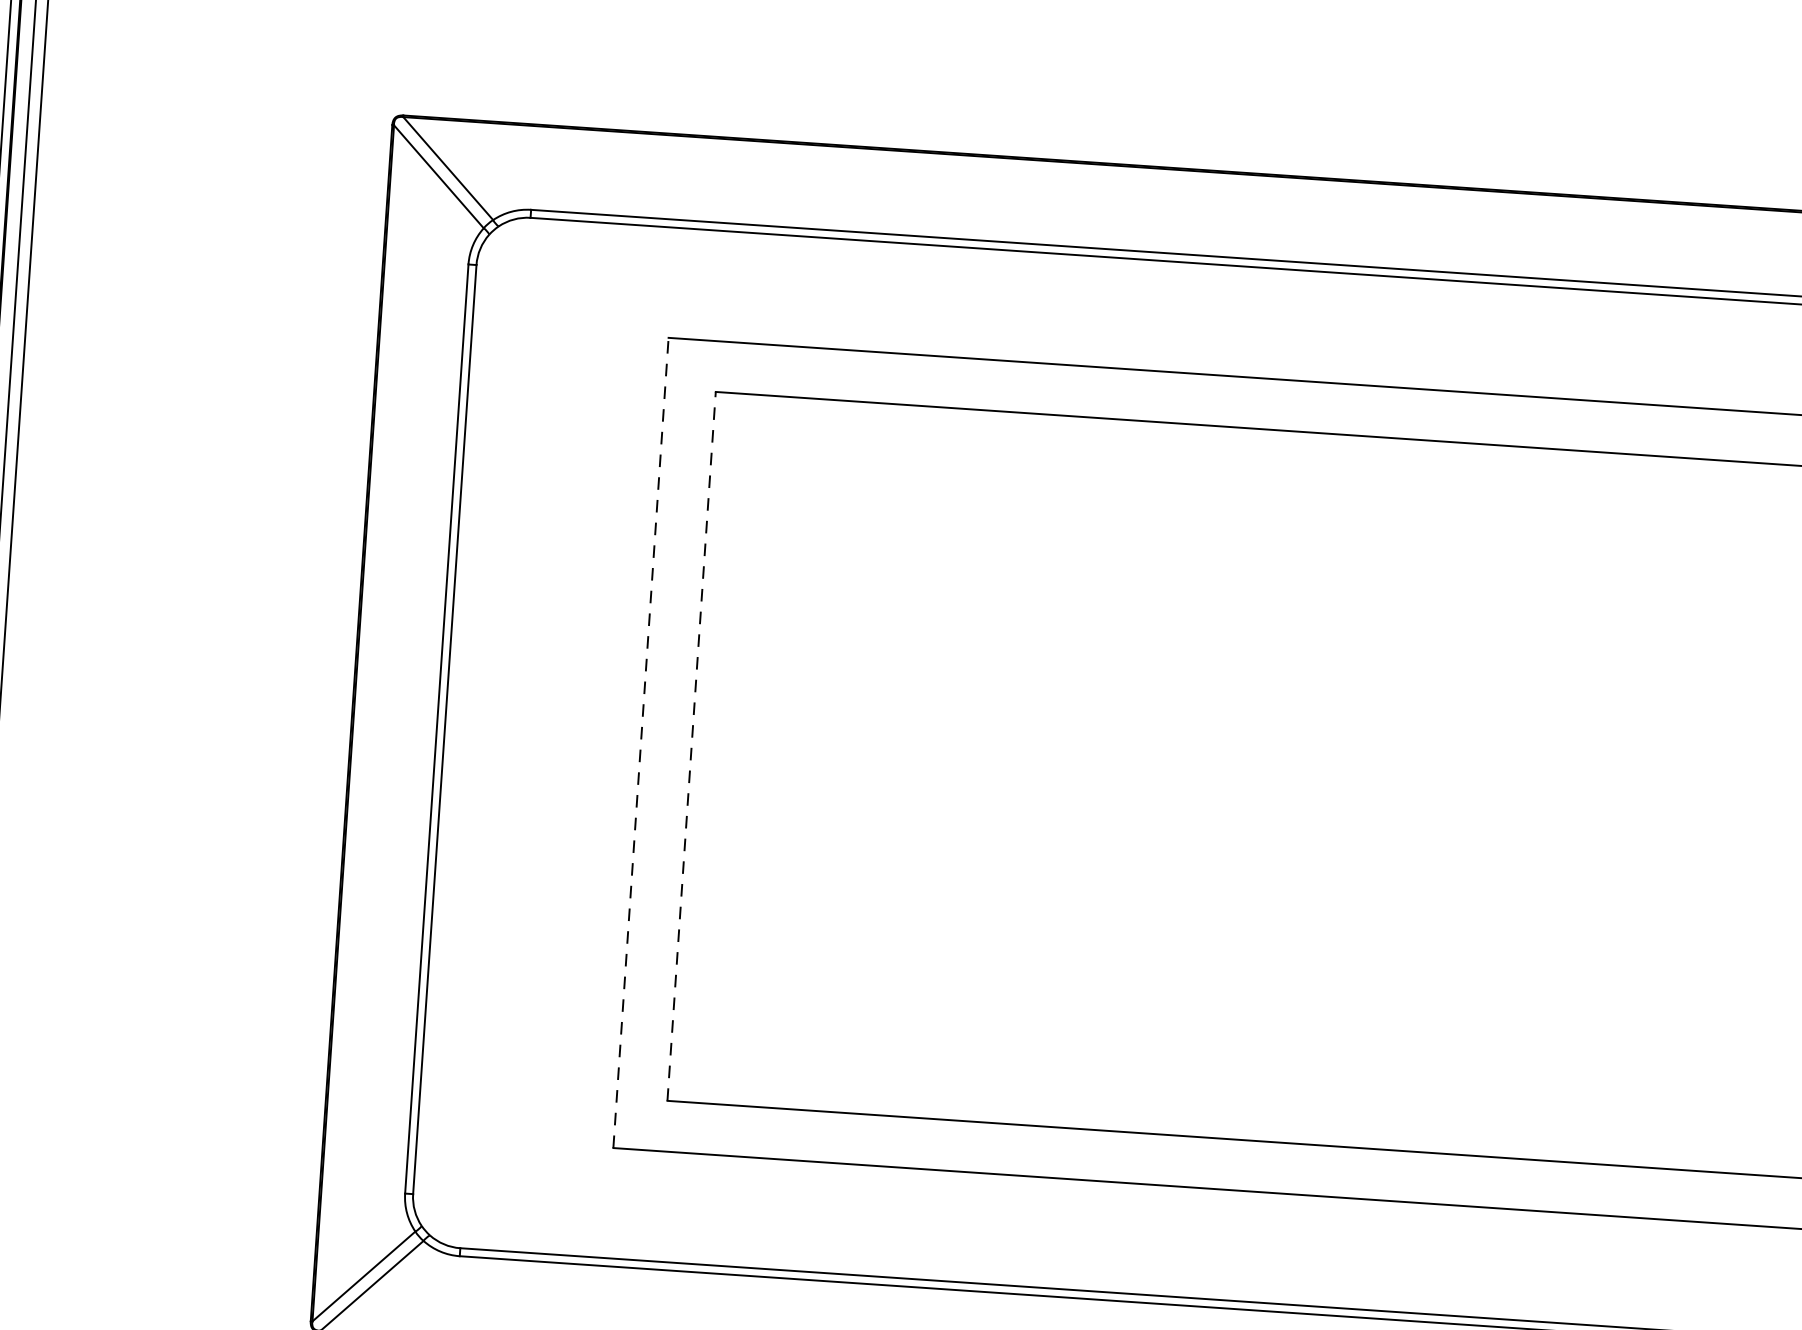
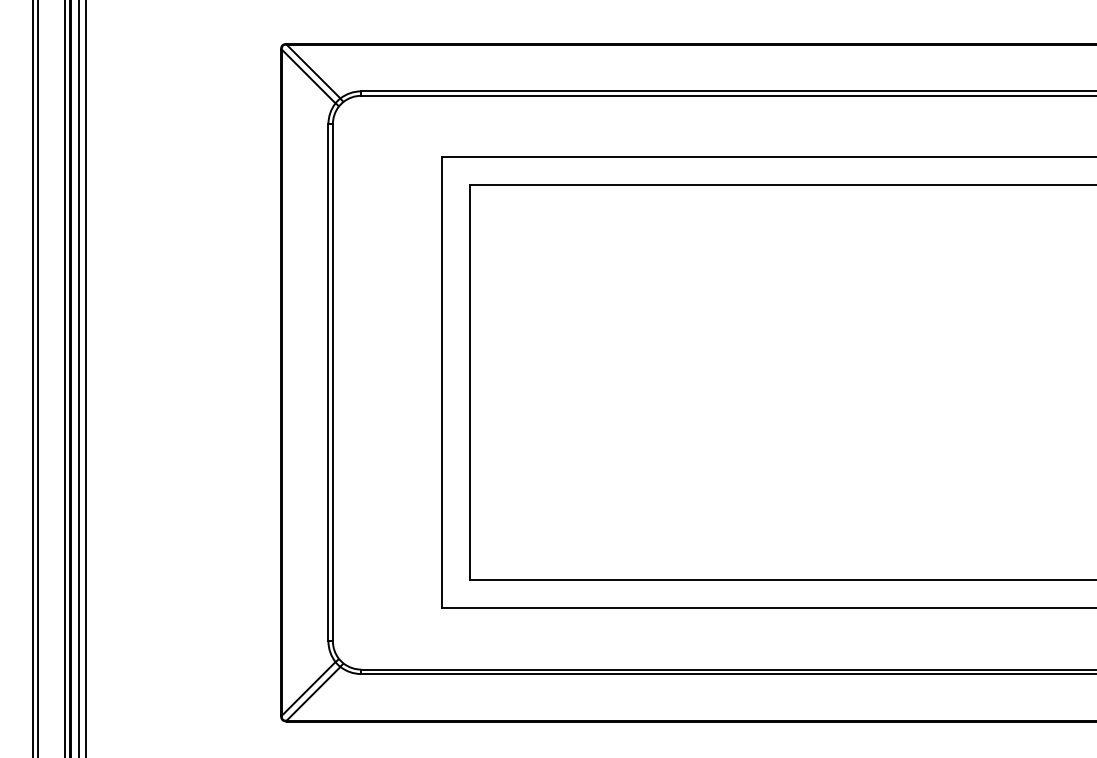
line: (641, 742) -> (442, 382), dashed -> solid
line: (691, 746) -> (470, 382), dashed -> solid

